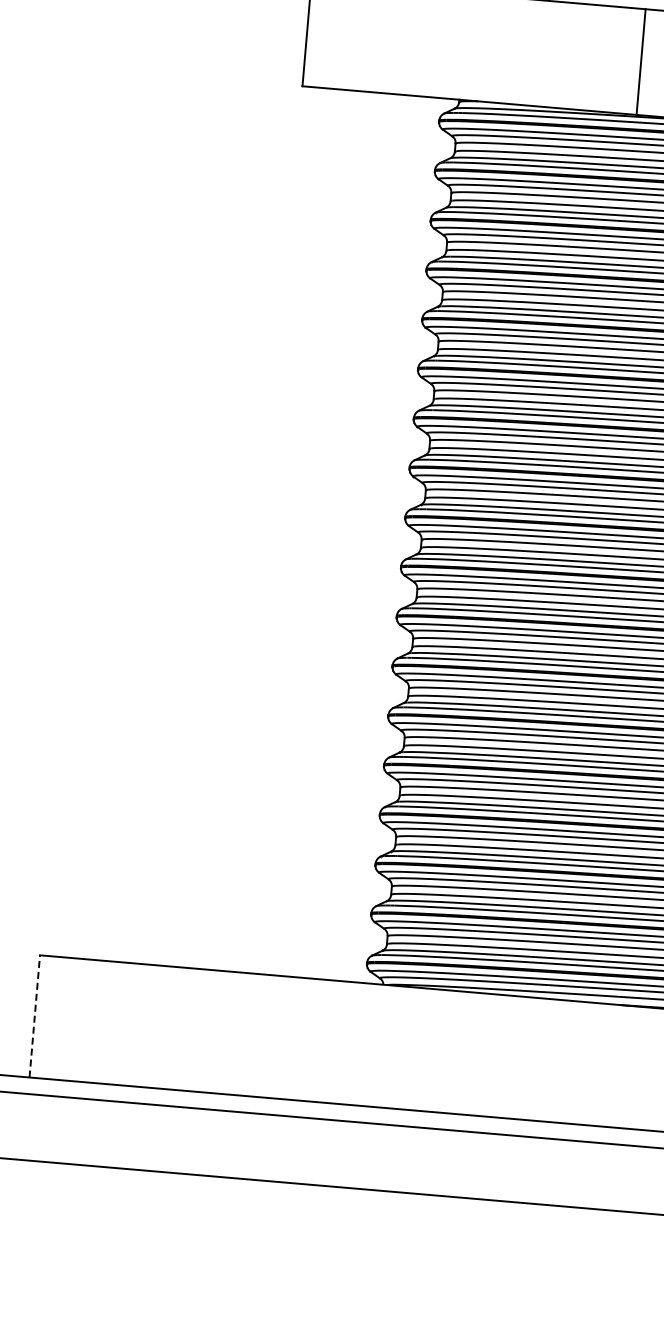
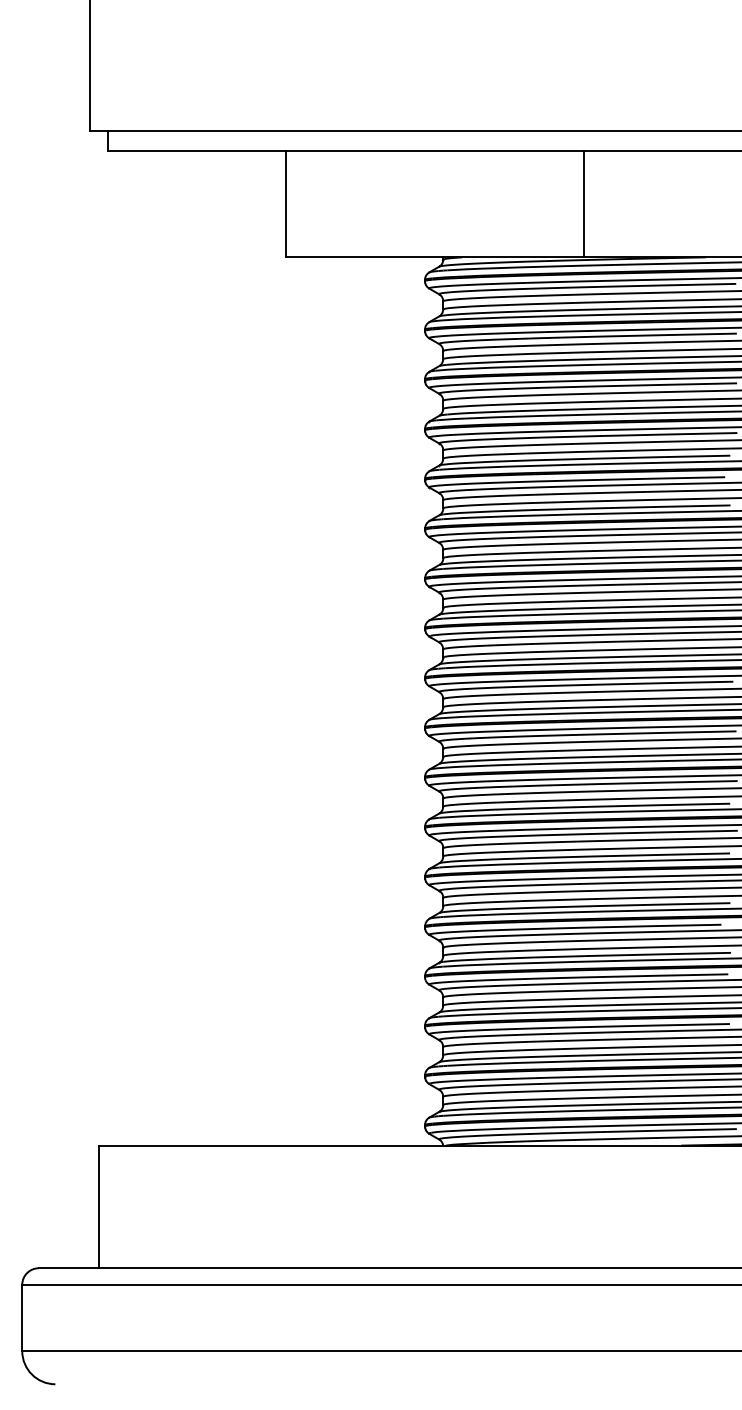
line: (641, 62) -> (584, 204), moved
line: (34, 1015) -> (98, 1206), dashed -> solid

